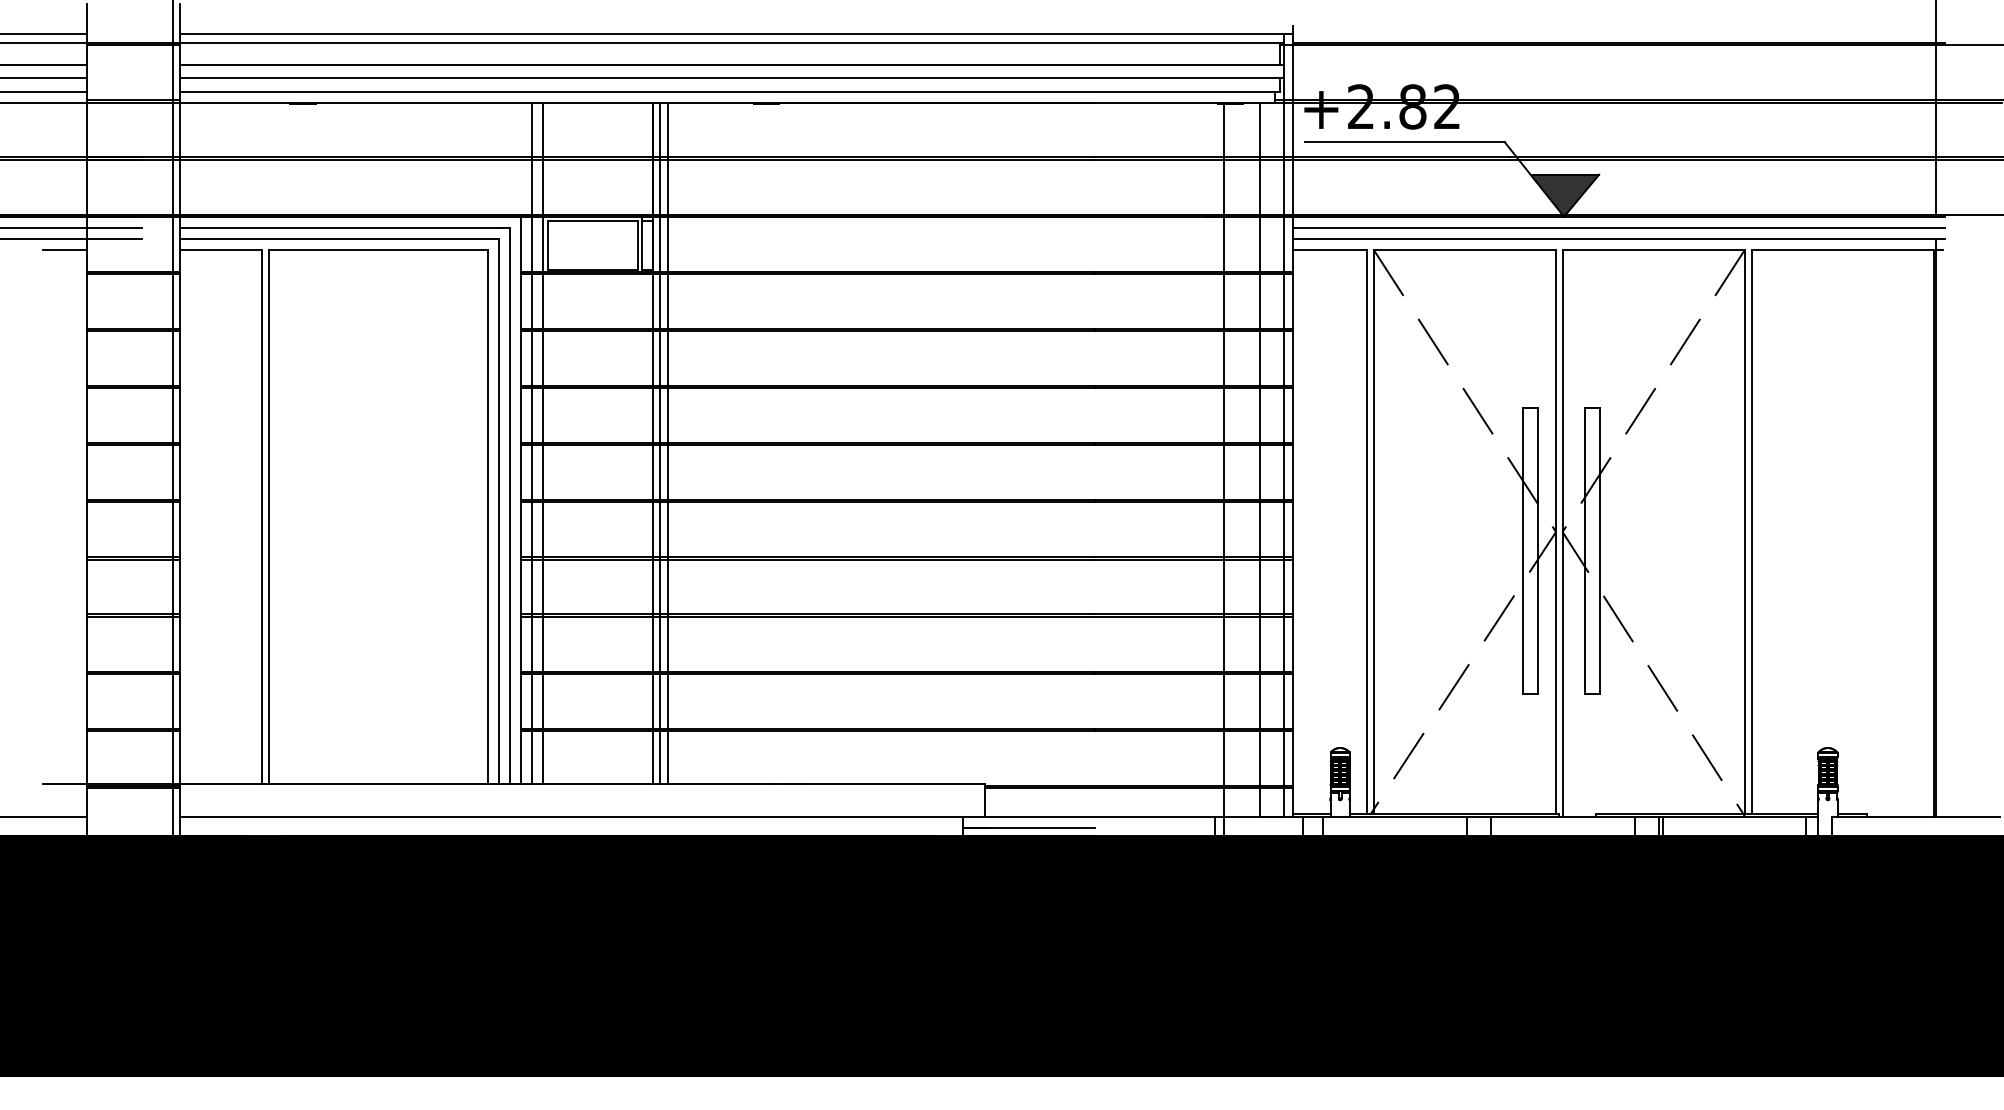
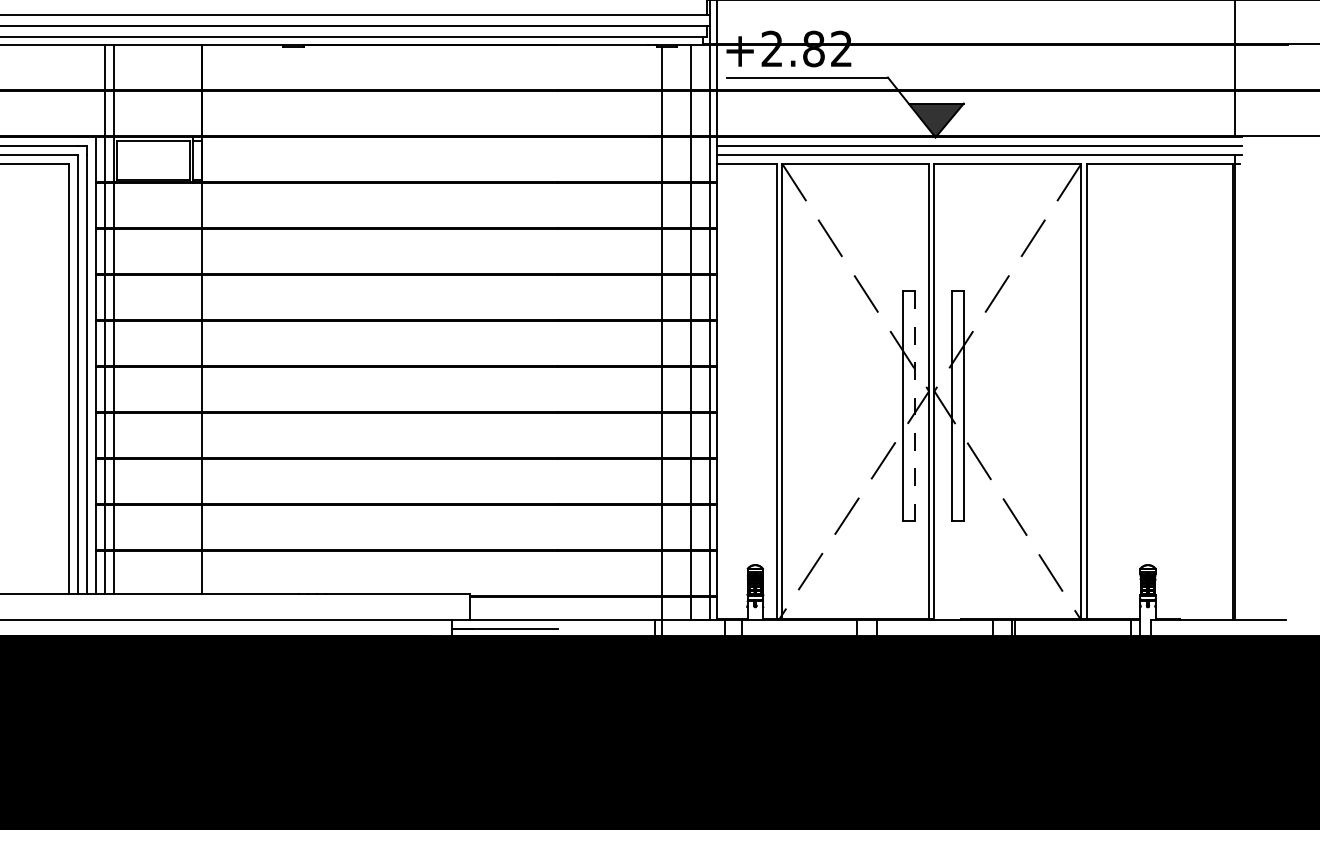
line: (659, 442) -> (207, 319), removed
line: (668, 442) -> (214, 319), removed
line: (1538, 550) -> (915, 406), solid -> dashed

